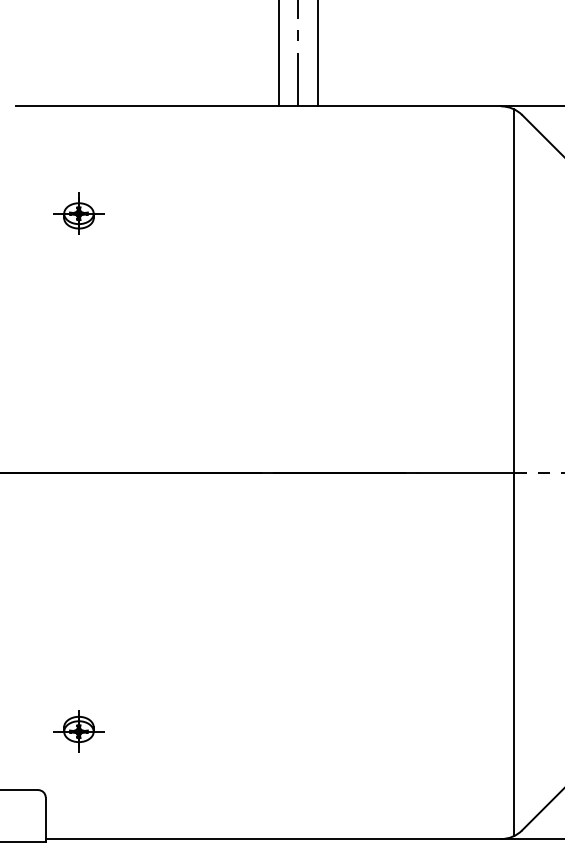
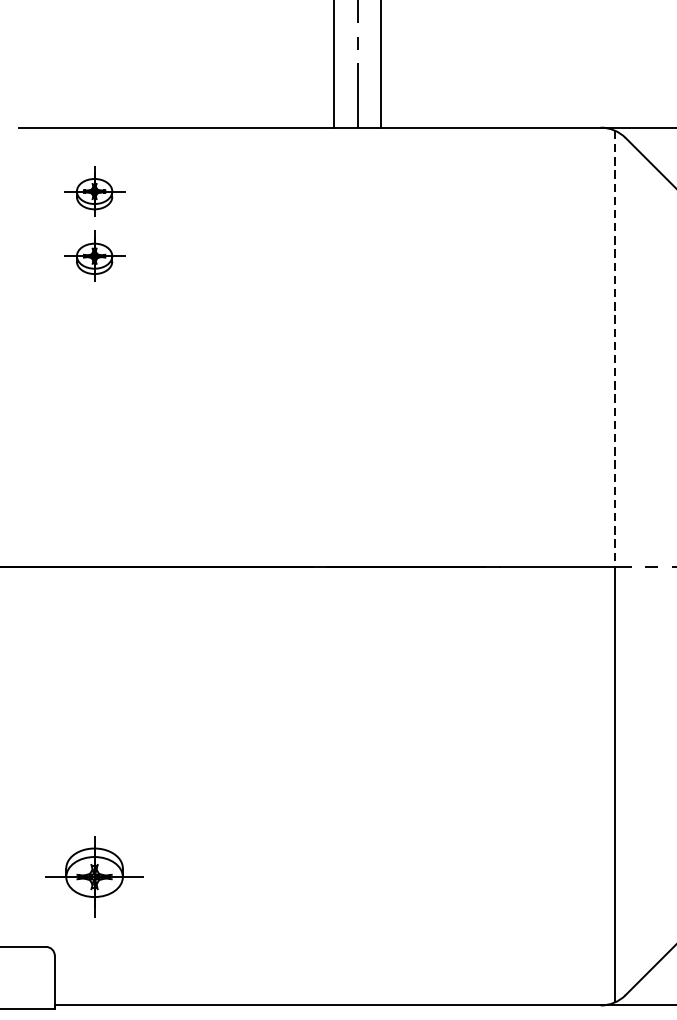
part: (78, 159) -> (94, 191), added
line: (513, 290) -> (615, 348), solid -> dashed
part: (78, 731) -> (94, 876), size x1.6

